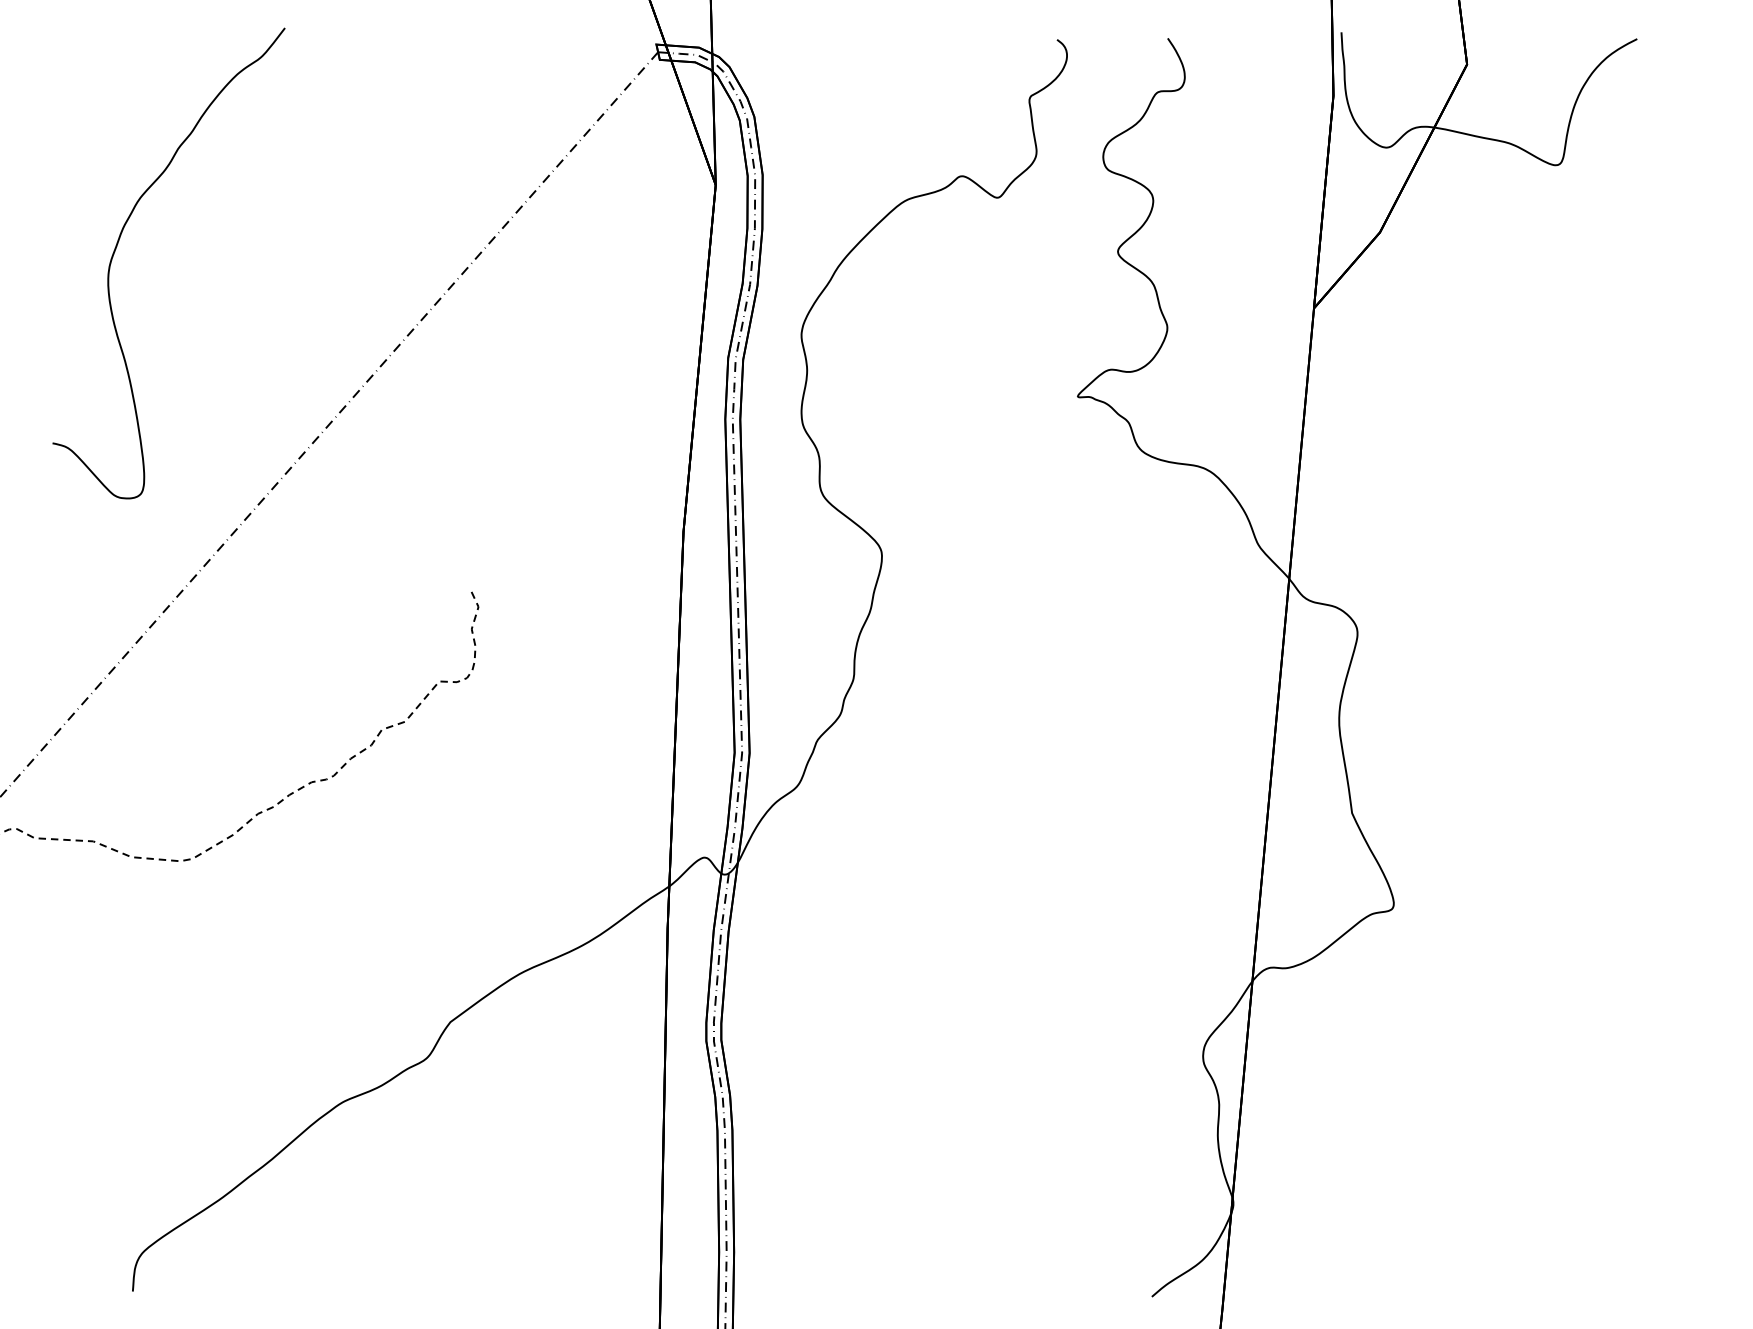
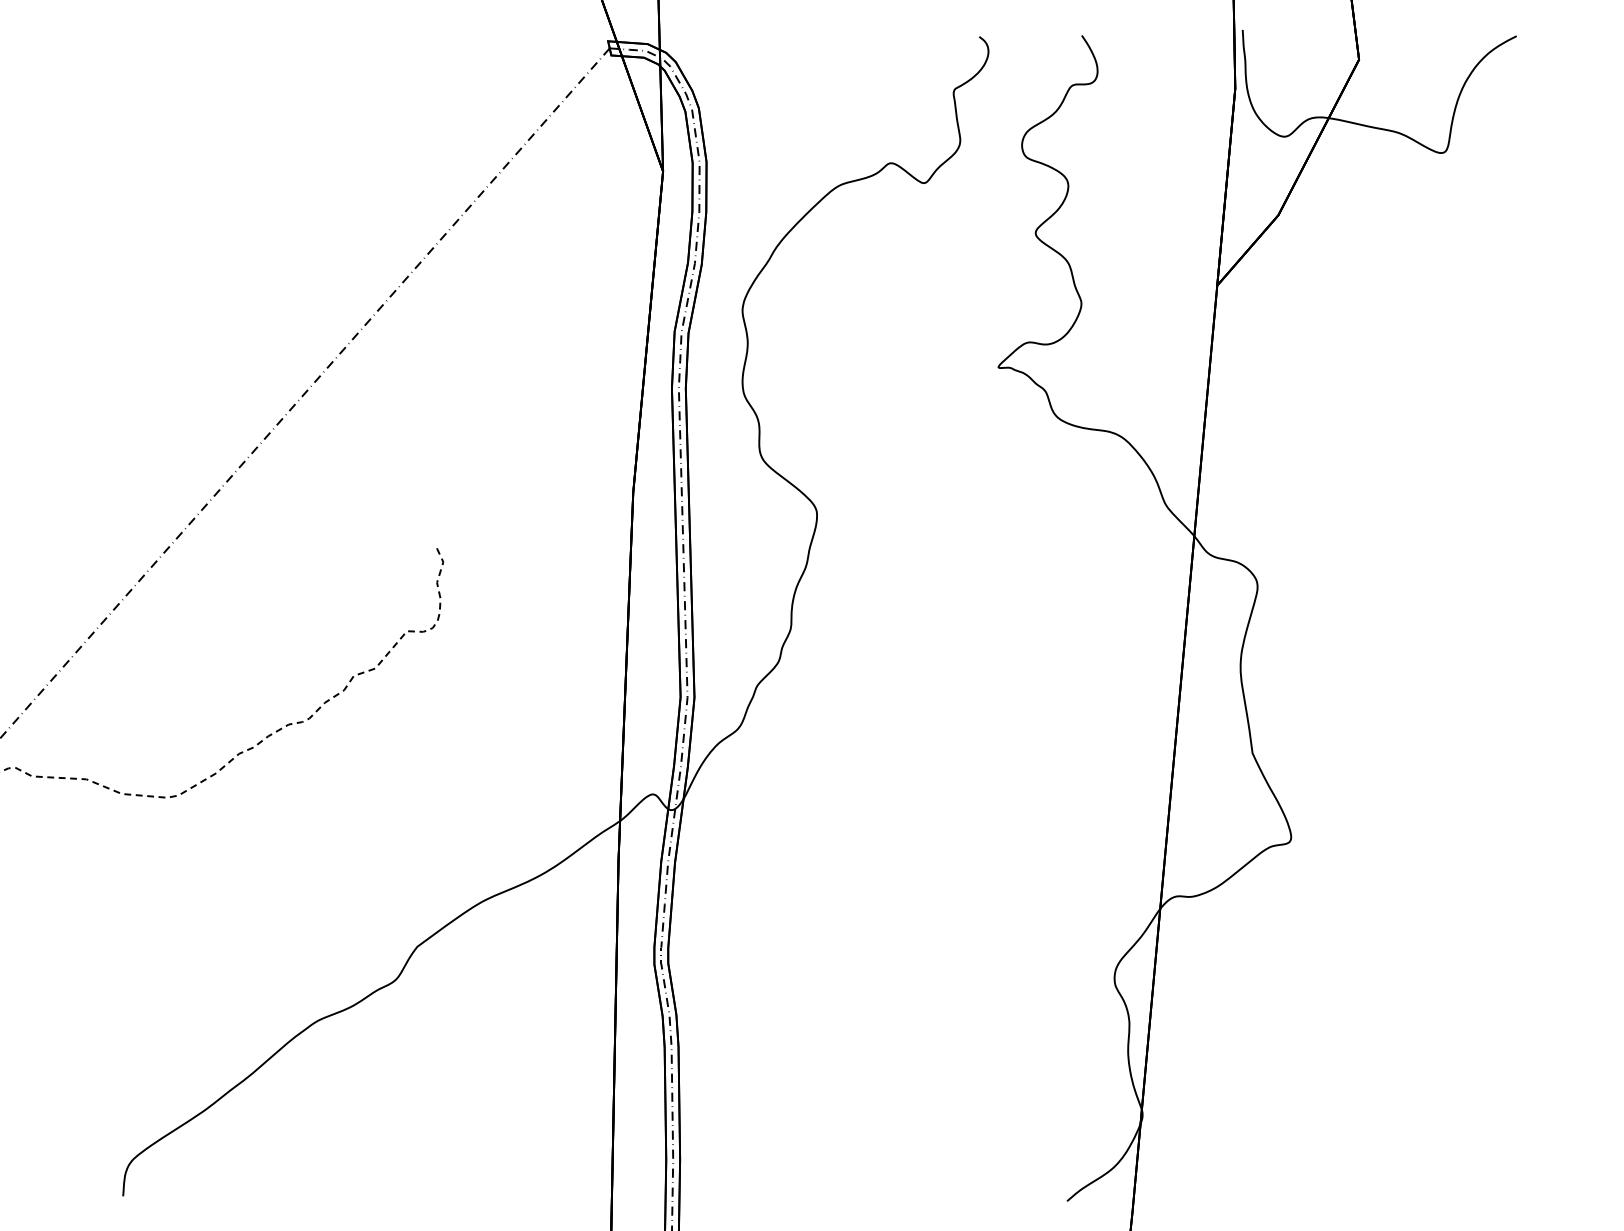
curve: (119, 241) -> (110, 223), removed

